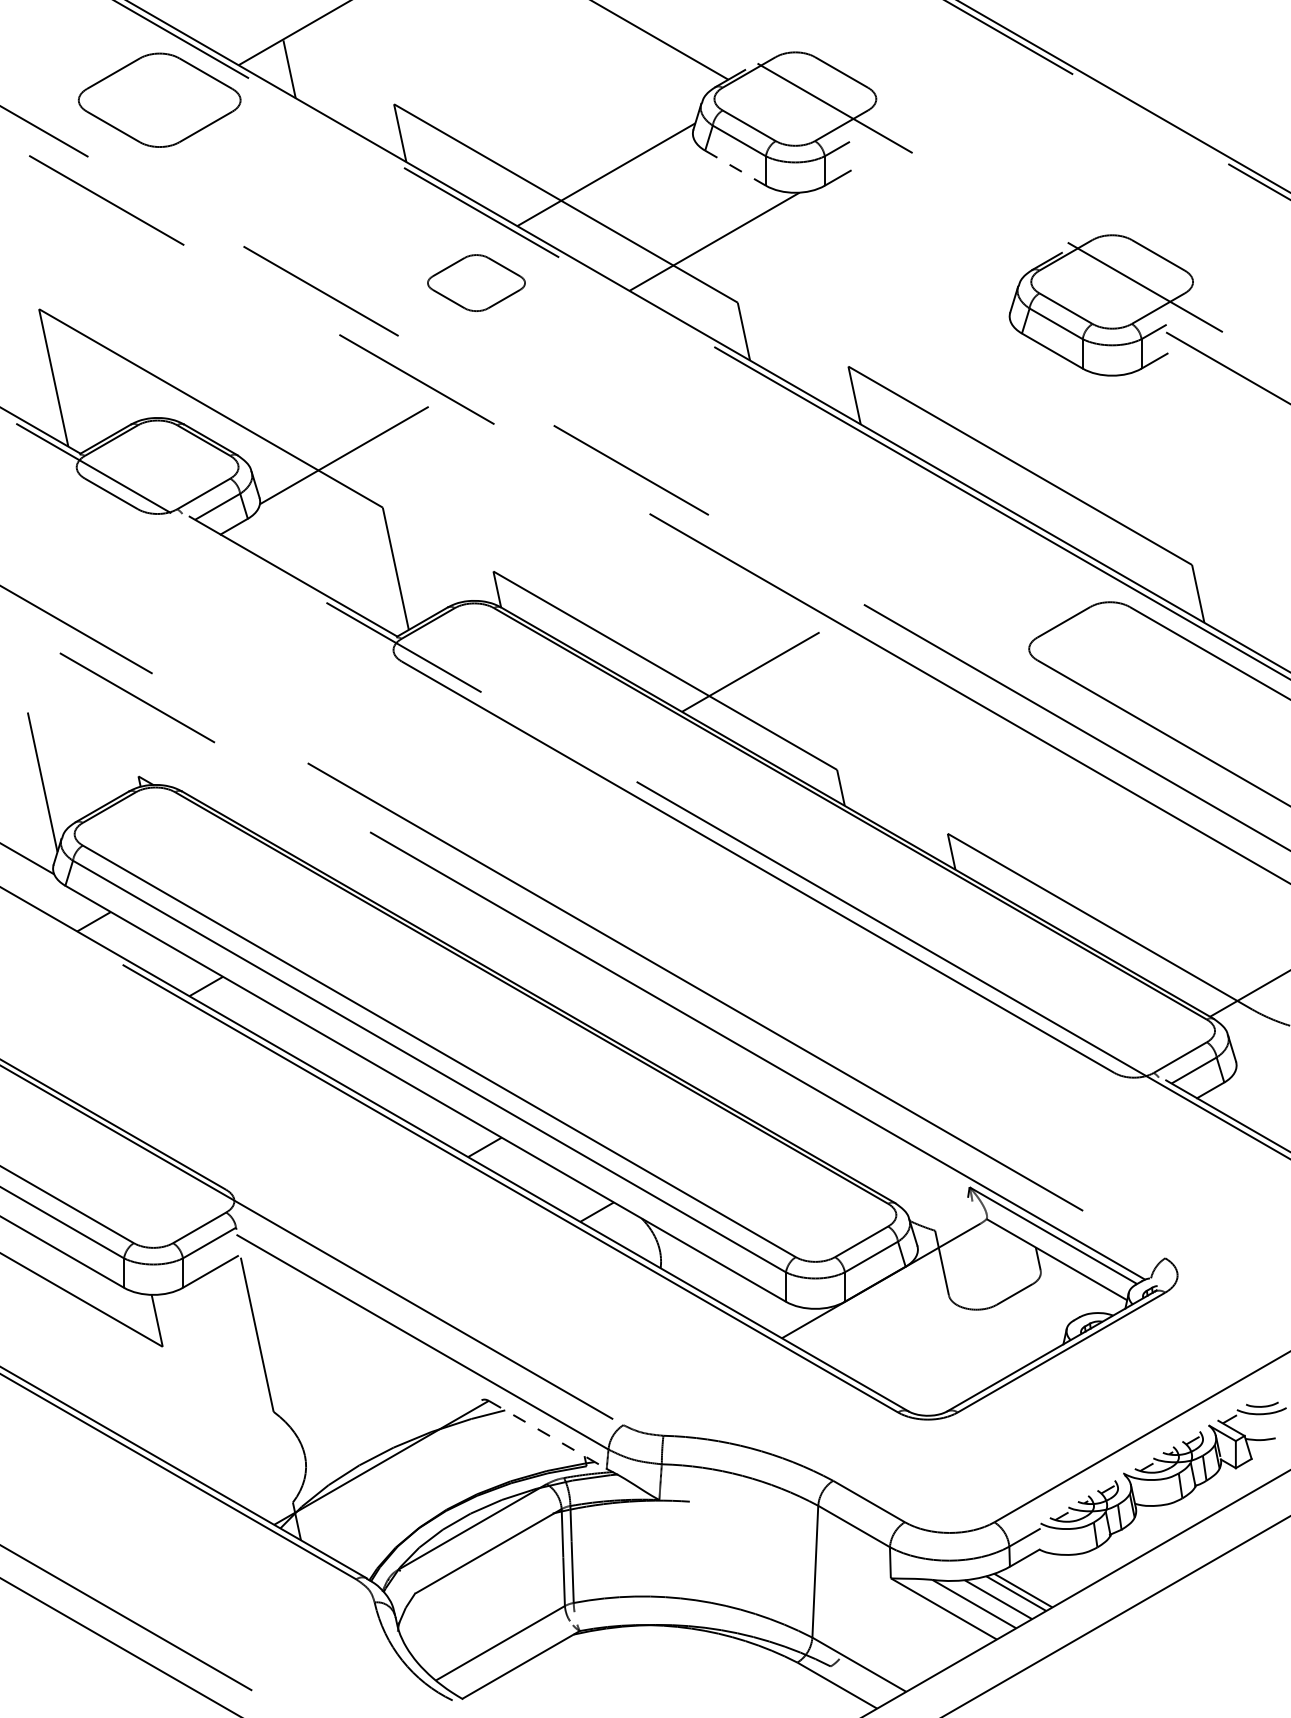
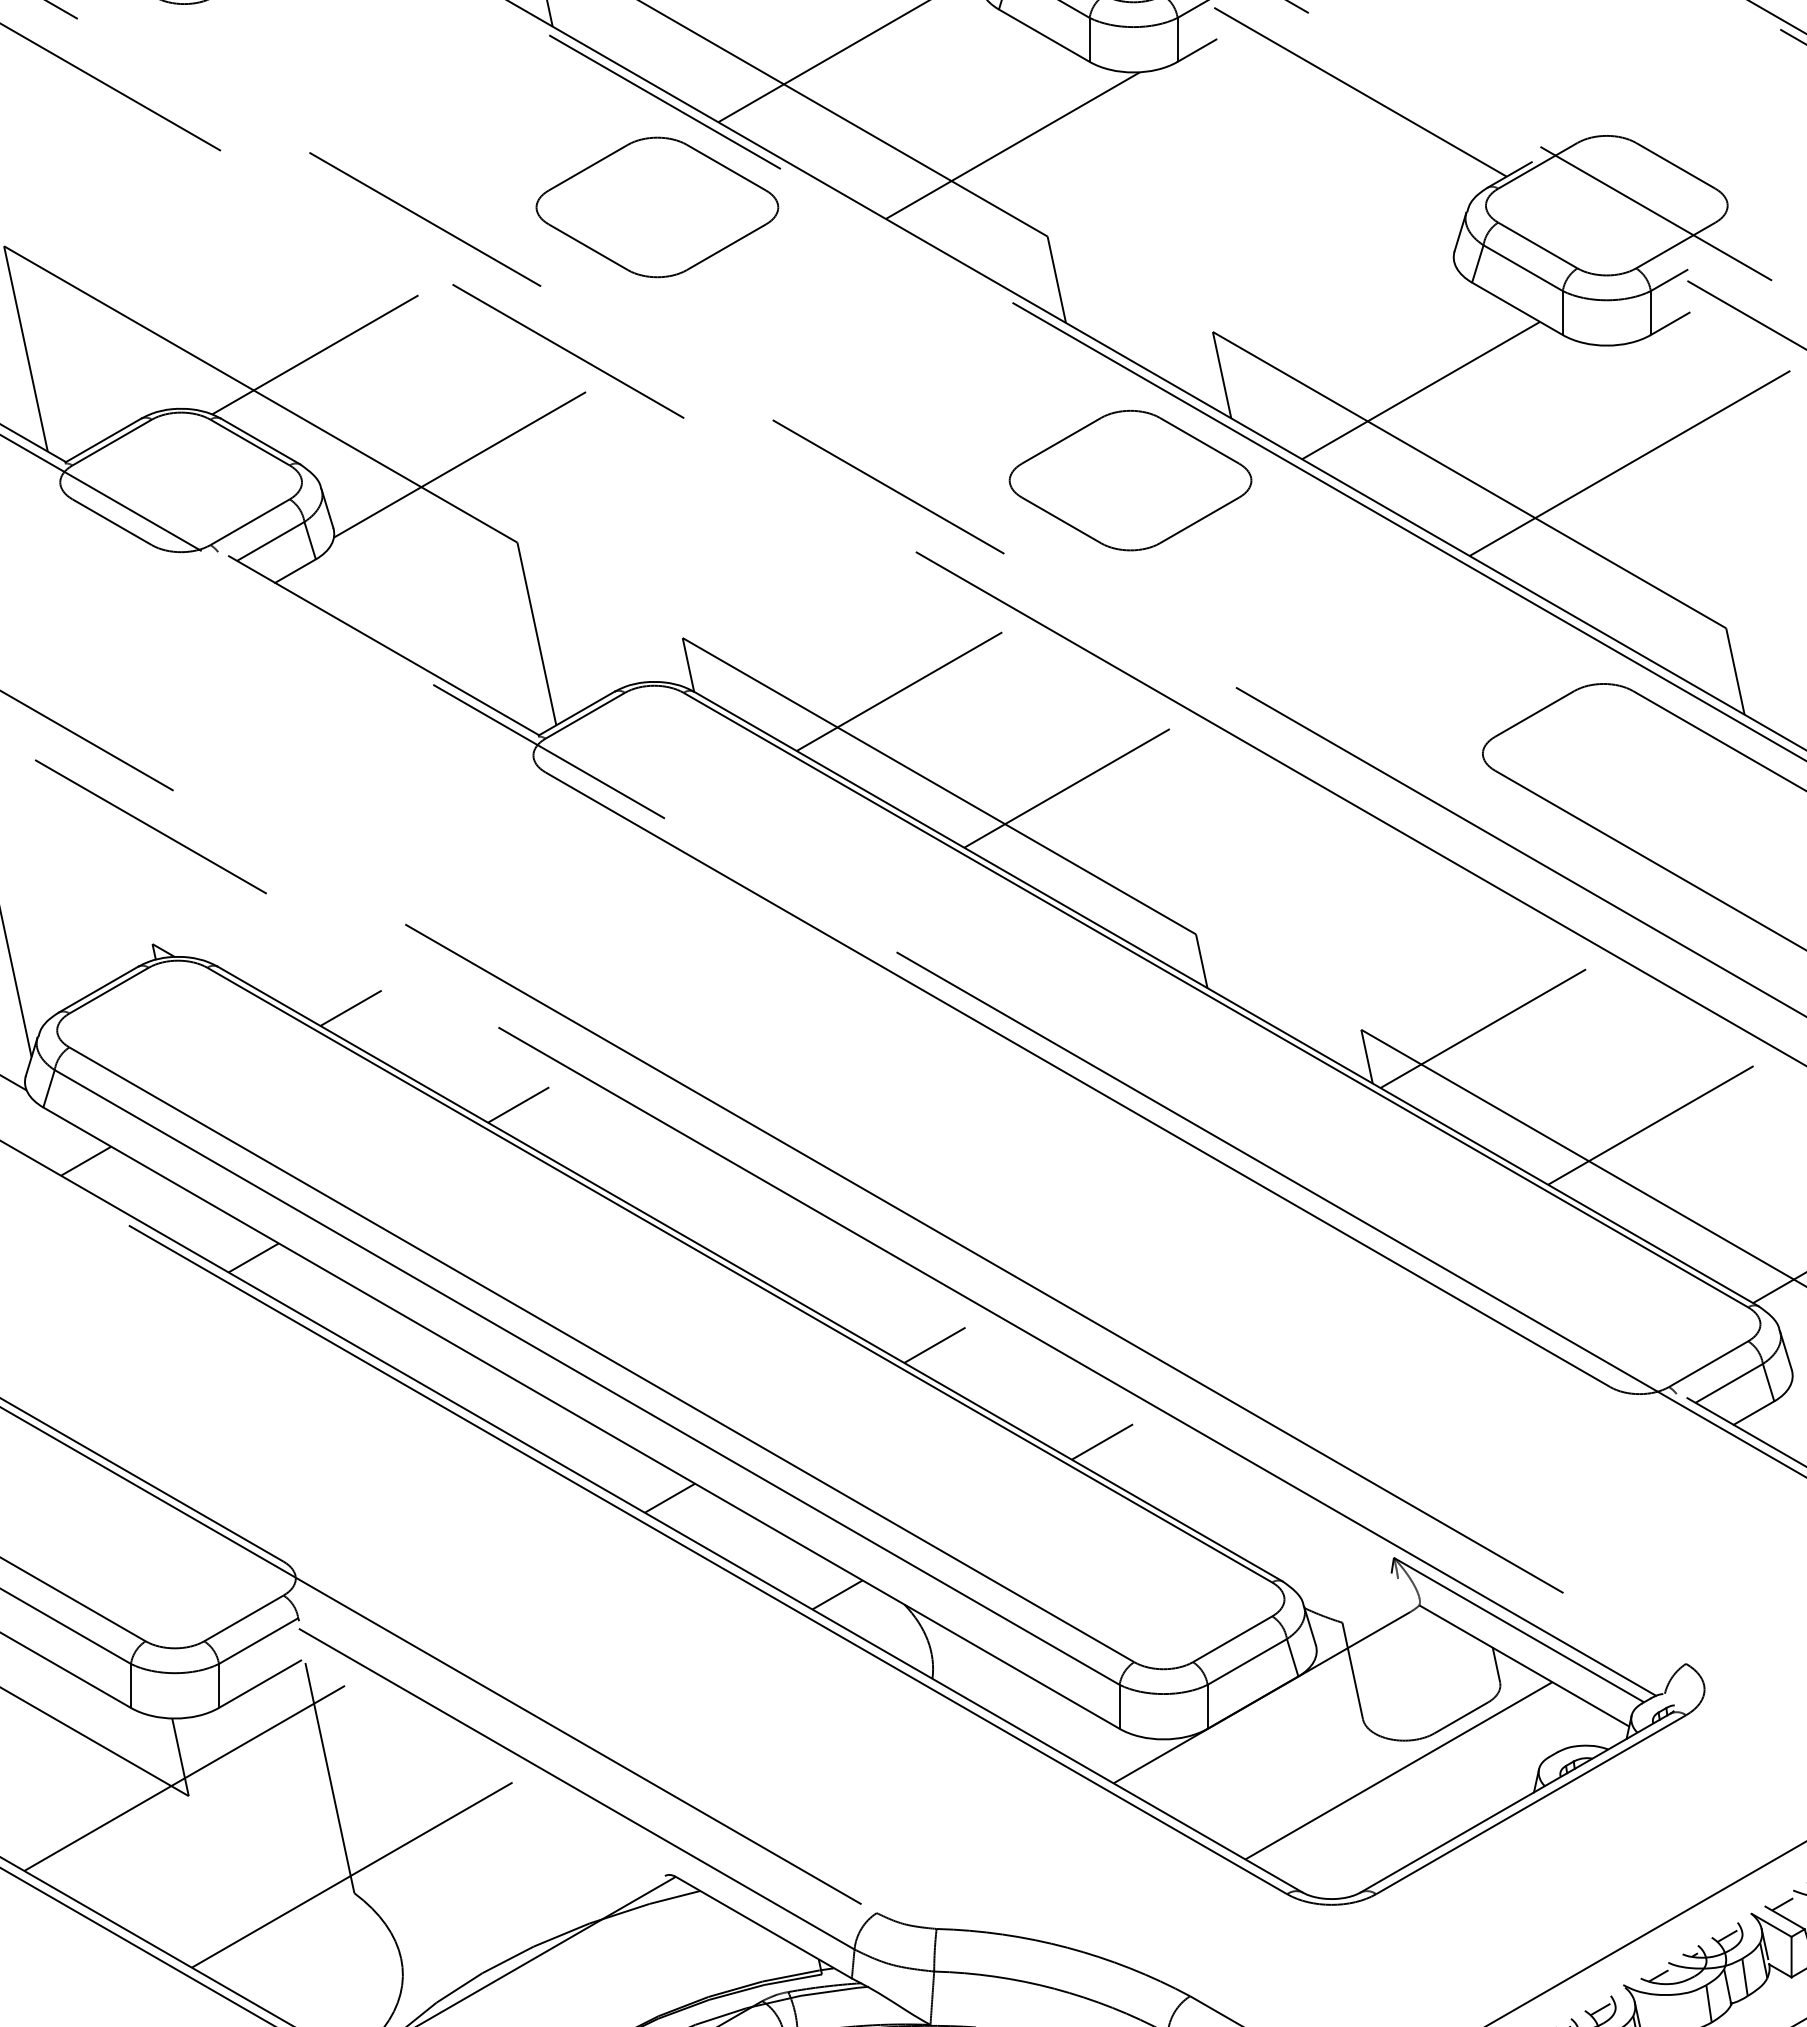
line: (735, 168) -> (1044, 36), dashed -> solid
line: (947, 205) -> (1360, 91), added
part: (476, 282) -> (657, 206), size x1.67
line: (247, 381) -> (315, 354), added
line: (987, 405) -> (1420, 390), added
line: (1127, 454) -> (1629, 463), added
part: (793, 465) -> (1130, 479), added
line: (638, 607) -> (899, 691), added
line: (270, 819) -> (349, 1008), added
line: (1029, 832) -> (1483, 1027), added
line: (383, 883) -> (518, 1104), added
line: (1141, 897) -> (1650, 1124), added
line: (661, 1044) -> (933, 1344), added
line: (774, 1109) -> (1102, 1441), added
line: (972, 1329) -> (1398, 1770), added
line: (159, 1334) -> (183, 1777), added
line: (271, 1399) -> (351, 1874), added
line: (548, 1435) -> (764, 1928), dashed -> solid

